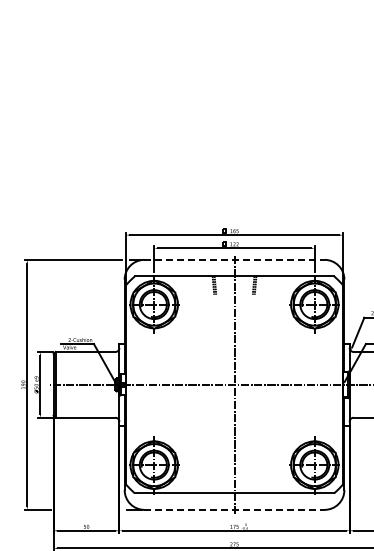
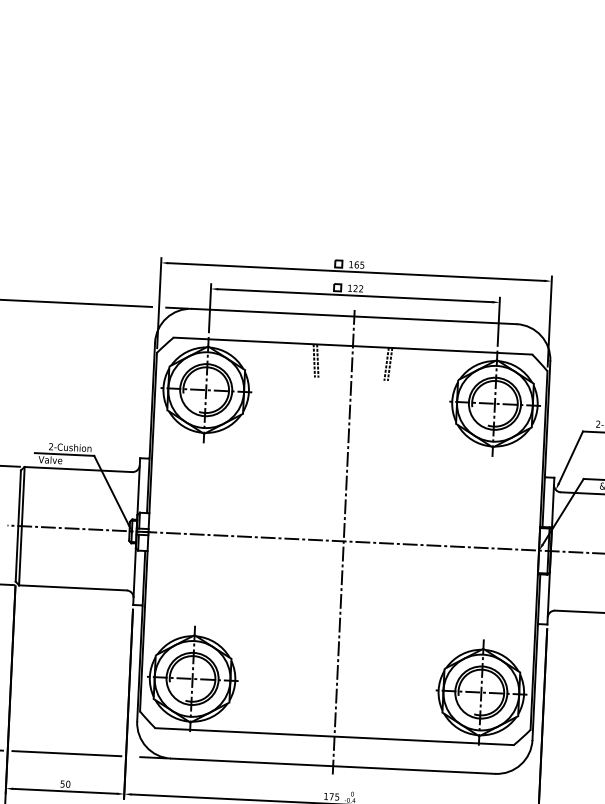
line: (235, 259) -> (356, 315), dashed -> solid
line: (86, 509) -> (66, 753), added
line: (235, 509) -> (334, 765), dashed -> solid

